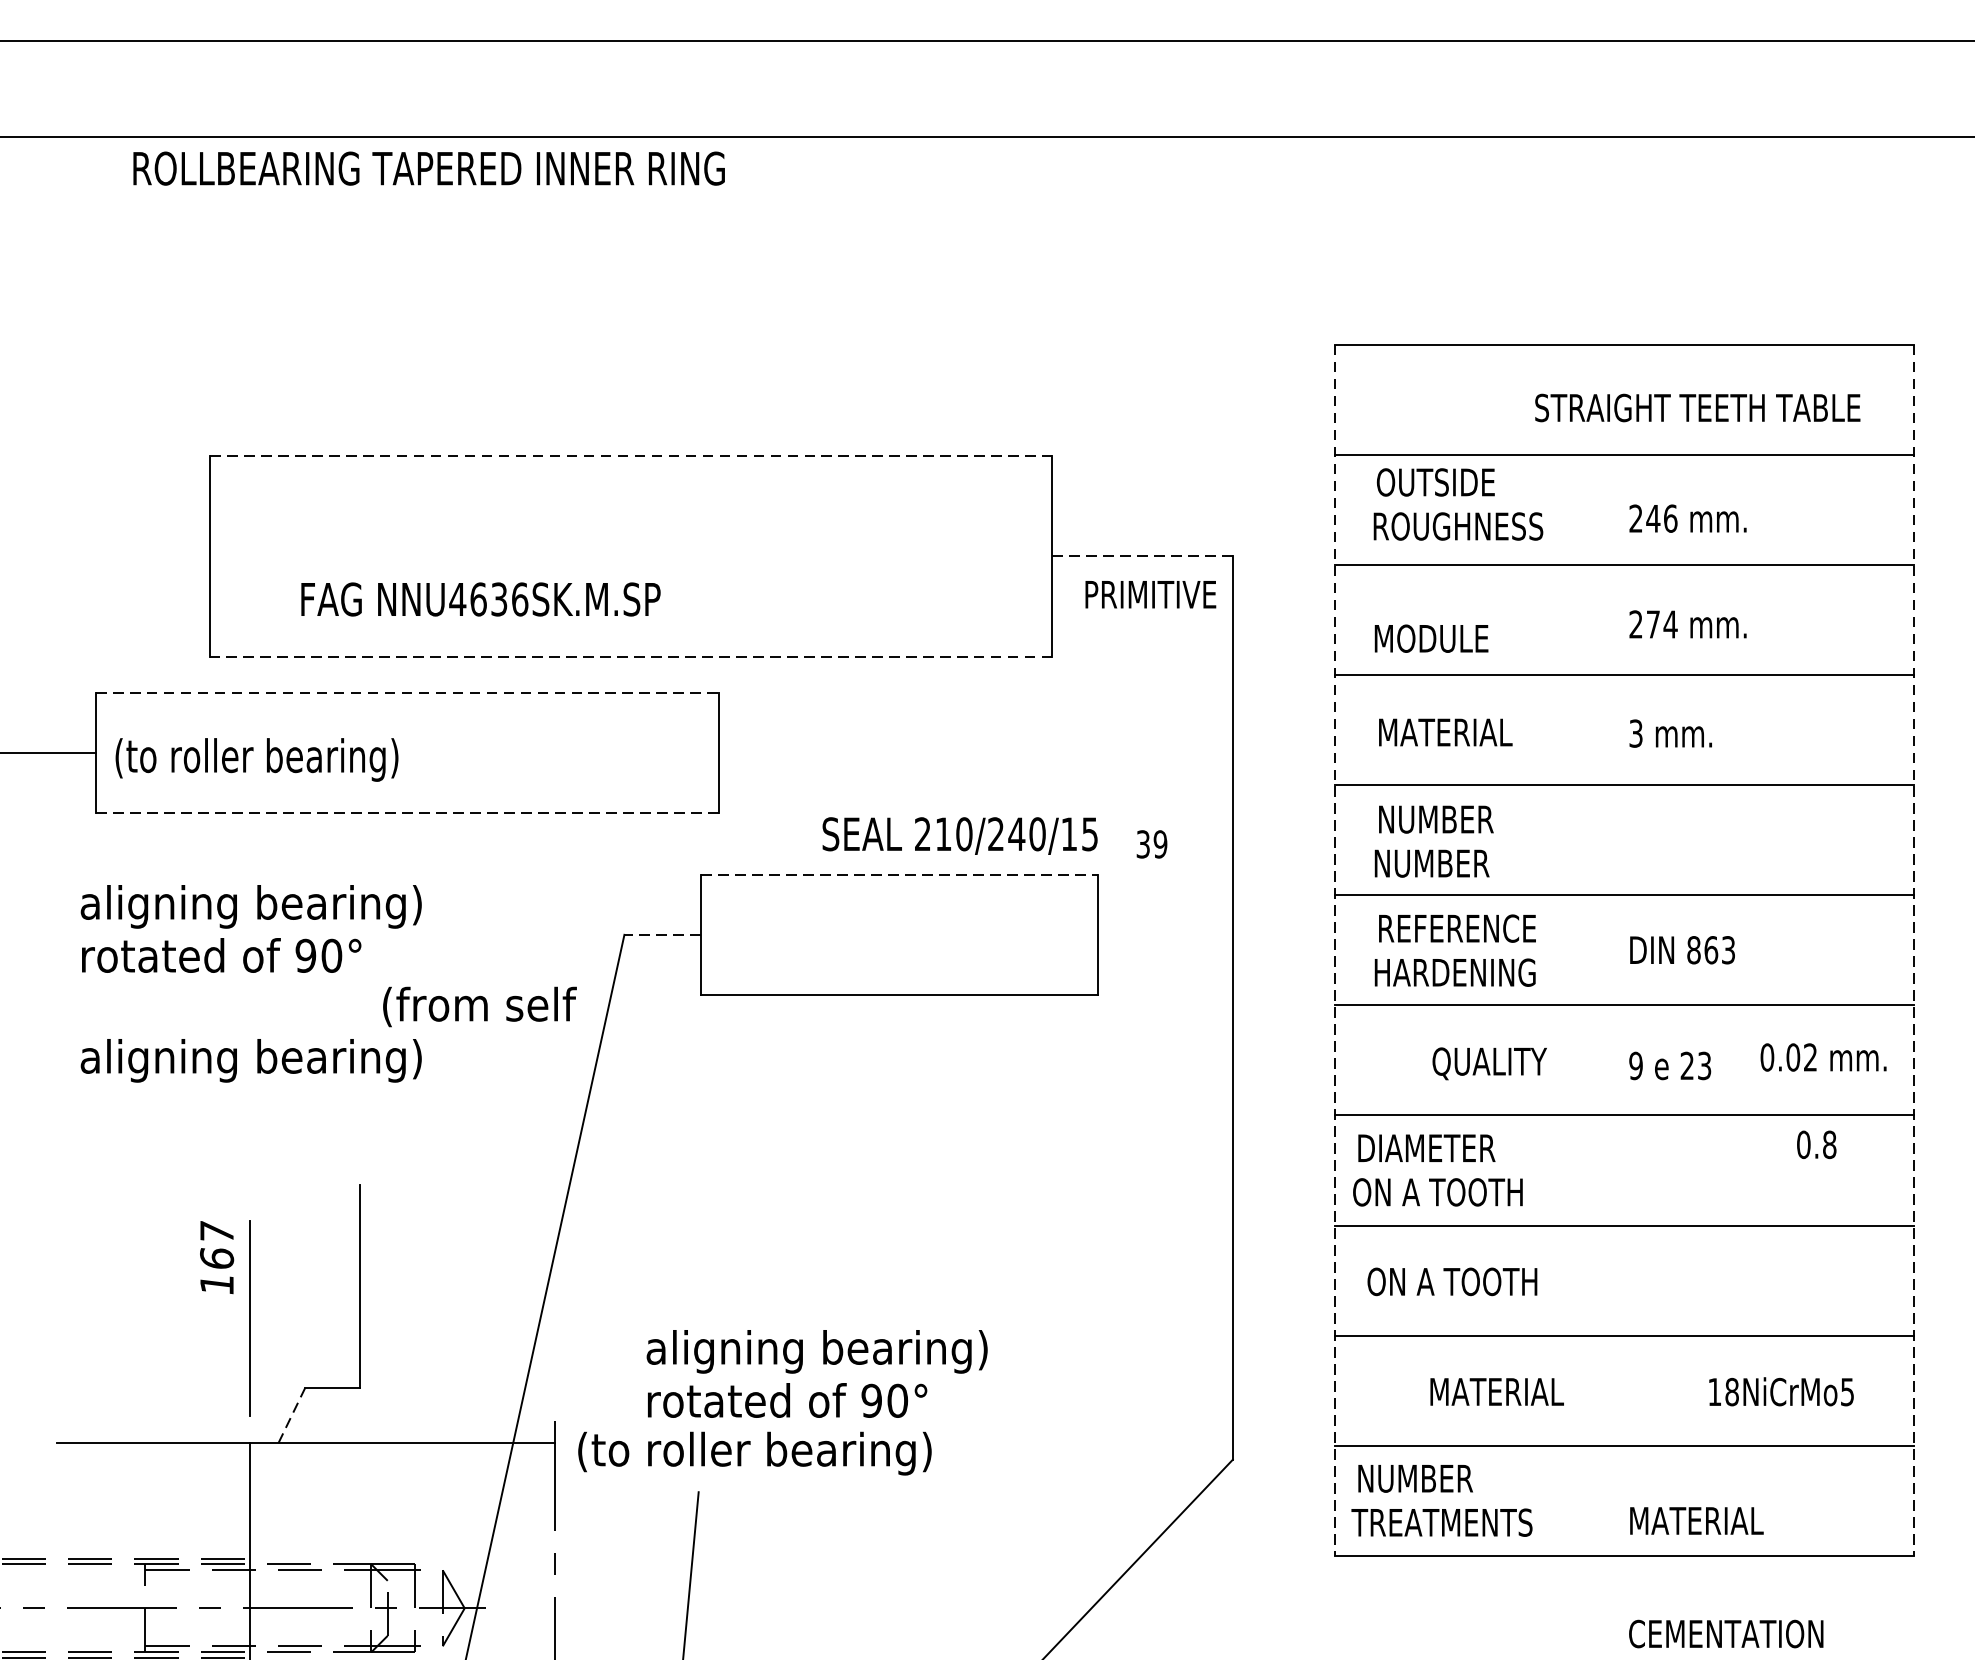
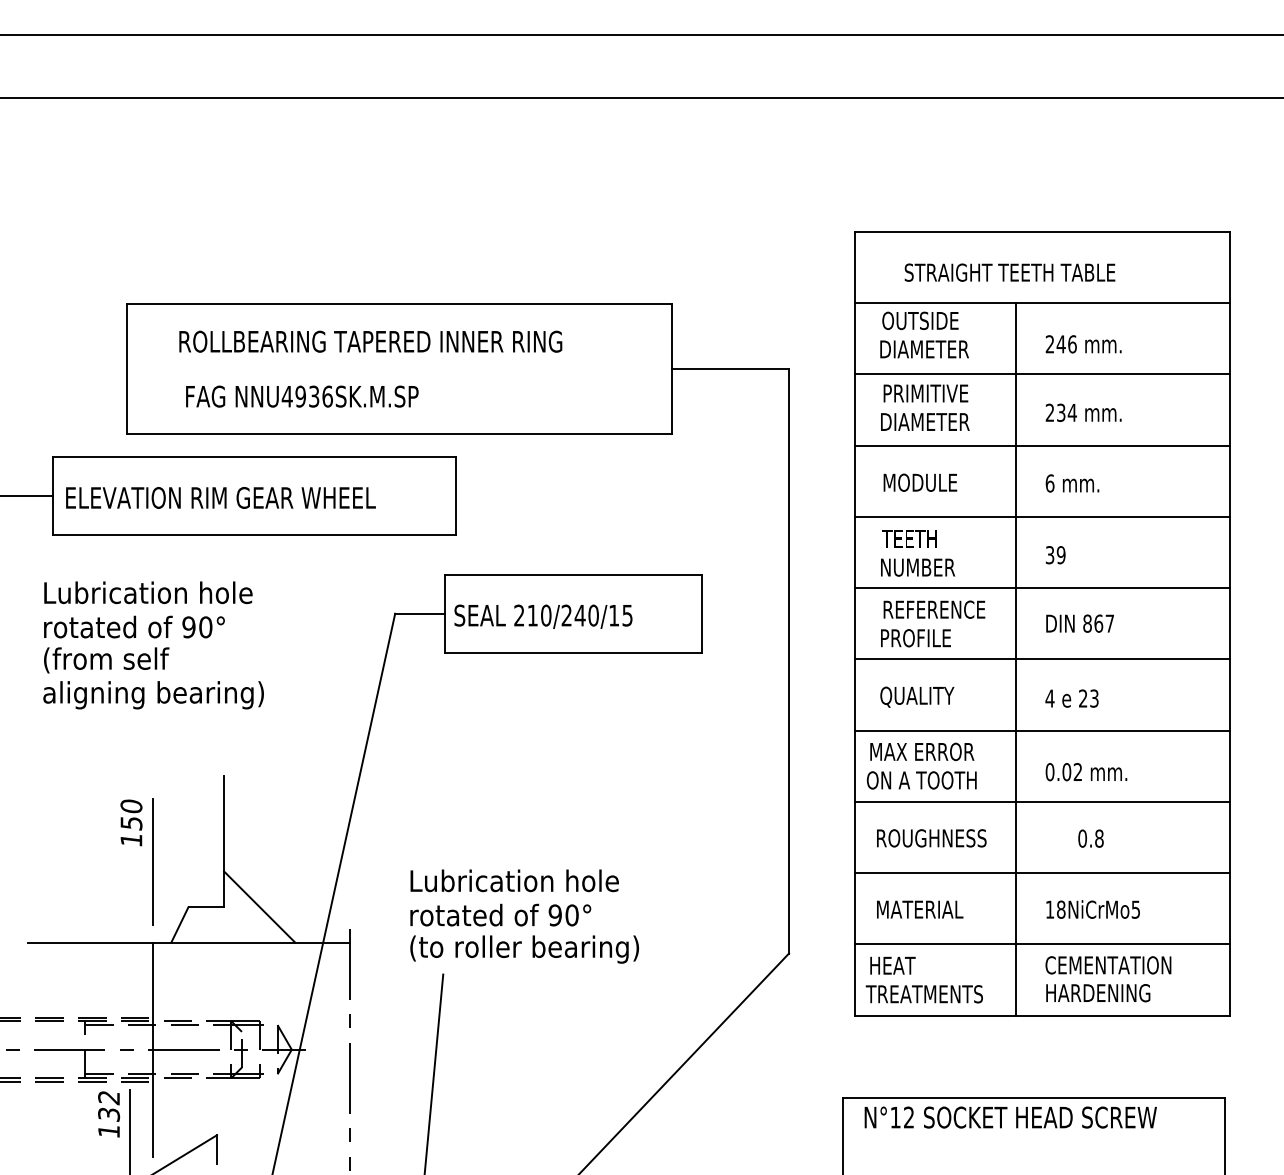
text: (428, 168) -> (370, 341), moved
text: (1696, 407) -> (1009, 272), moved
line: (631, 455) -> (399, 303), dashed -> solid
text: (1459, 526) -> (935, 349), ROUGHNESS -> DIAMETER
line: (1143, 556) -> (731, 368), dashed -> solid
text: (1150, 594) -> (925, 393), moved
text: (478, 599) -> (300, 396), NNU4636SK.M.SP -> NNU4936SK.M.SP
text: (1653, 623) -> (1061, 412), 274 -> 234
text: (1443, 637) -> (925, 421), MODULE -> DIAMETER
line: (631, 656) -> (399, 433), dashed -> solid
line: (407, 693) -> (254, 457), dashed -> solid
text: (1456, 732) -> (933, 482), MATERIAL -> MODULE
text: (1635, 733) -> (1049, 483), 3 -> 6
text: (354, 759) -> (220, 500), (to roller bearing) -> ELEVATION RIM GEAR WHEEL
line: (407, 812) -> (254, 534), dashed -> solid
text: (1434, 820) -> (919, 539), NUMBER -> TEETH
text: (960, 835) -> (543, 616), moved
text: (1151, 844) -> (1055, 555), moved
line: (899, 874) -> (573, 574), dashed -> solid
text: (251, 906) -> (153, 595), aligning bearing) -> Lubrication hole
line: (663, 934) -> (420, 613), dashed -> solid
text: (1727, 949) -> (1109, 623), 863 -> 867
line: (1335, 951) -> (855, 624), dashed -> solid
line: (1913, 951) -> (1229, 624), dashed -> solid
text: (1456, 973) -> (933, 638), HARDENING -> PROFILE
line: (1582, 1004) -> (1015, 658), added
text: (479, 1007) -> (106, 660), moved
text: (1823, 1058) -> (1086, 772), moved
text: (1489, 1062) -> (917, 696), moved
text: (1635, 1065) -> (1049, 698), 9 -> 4
text: (1815, 1144) -> (1090, 838), moved
text: (1440, 1147) -> (923, 751), DIAMETER -> MAX ERROR
text: (217, 1244) -> (131, 814), 167 -> 150
text: (1452, 1282) -> (931, 838), ON A TOOTH -> ROUGHNESS
text: (816, 1351) -> (519, 883), aligning bearing) -> Lubrication hole
line: (414, 1387) -> (259, 906), added
text: (1497, 1391) -> (920, 909), moved
text: (1780, 1391) -> (1092, 909), moved
line: (291, 1414) -> (179, 924), dashed -> solid
text: (754, 1453) -> (524, 949), moved
text: (1417, 1478) -> (908, 965), NUMBER -> HEAT
text: (1712, 1521) -> (1099, 993), MATERIAL -> HARDENING
text: (1726, 1634) -> (1108, 965), moved

